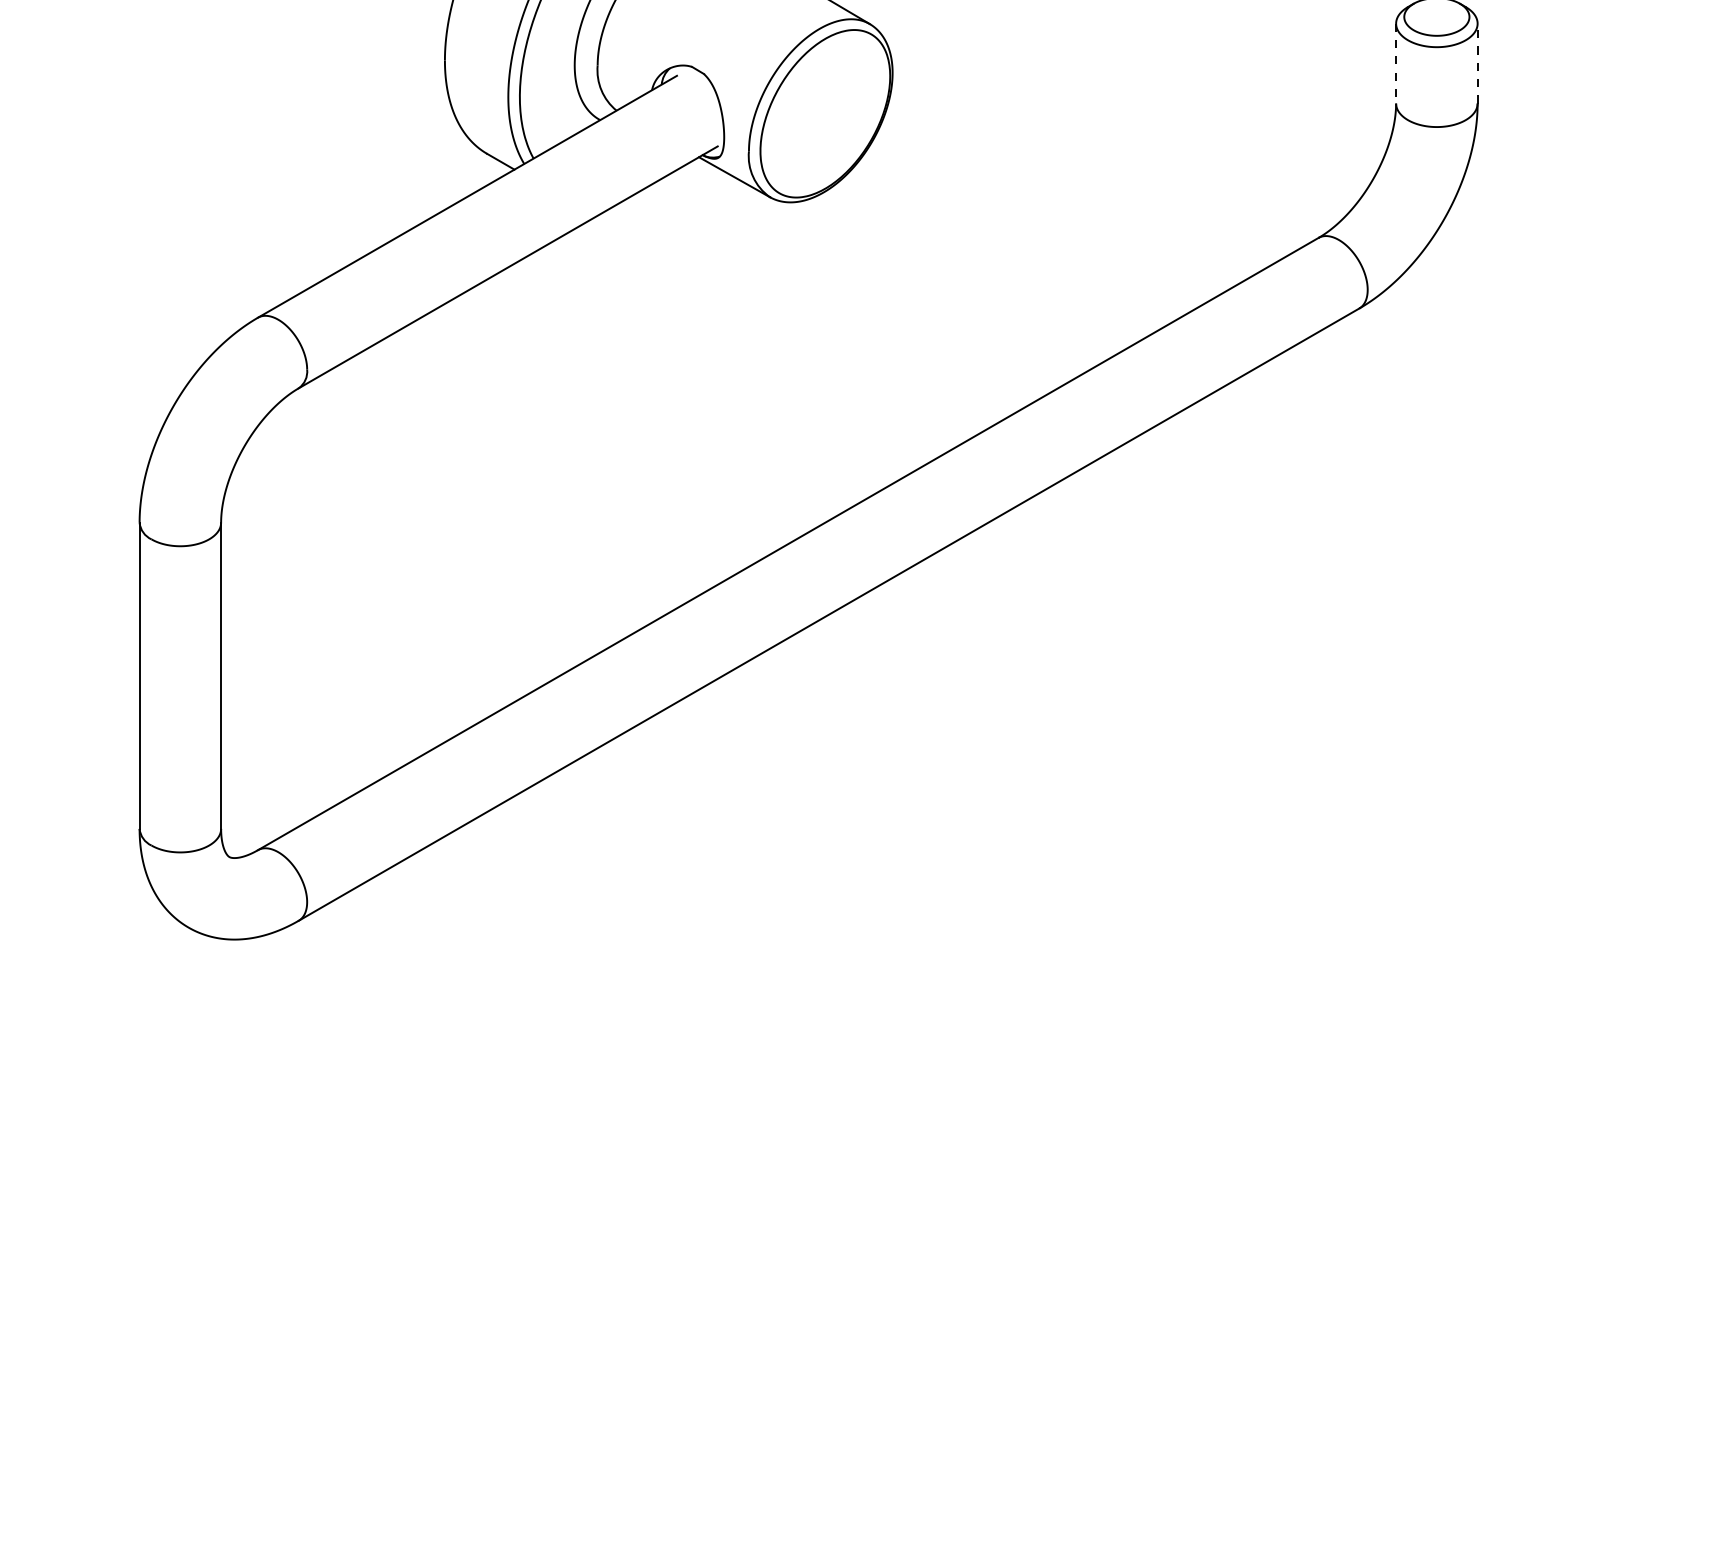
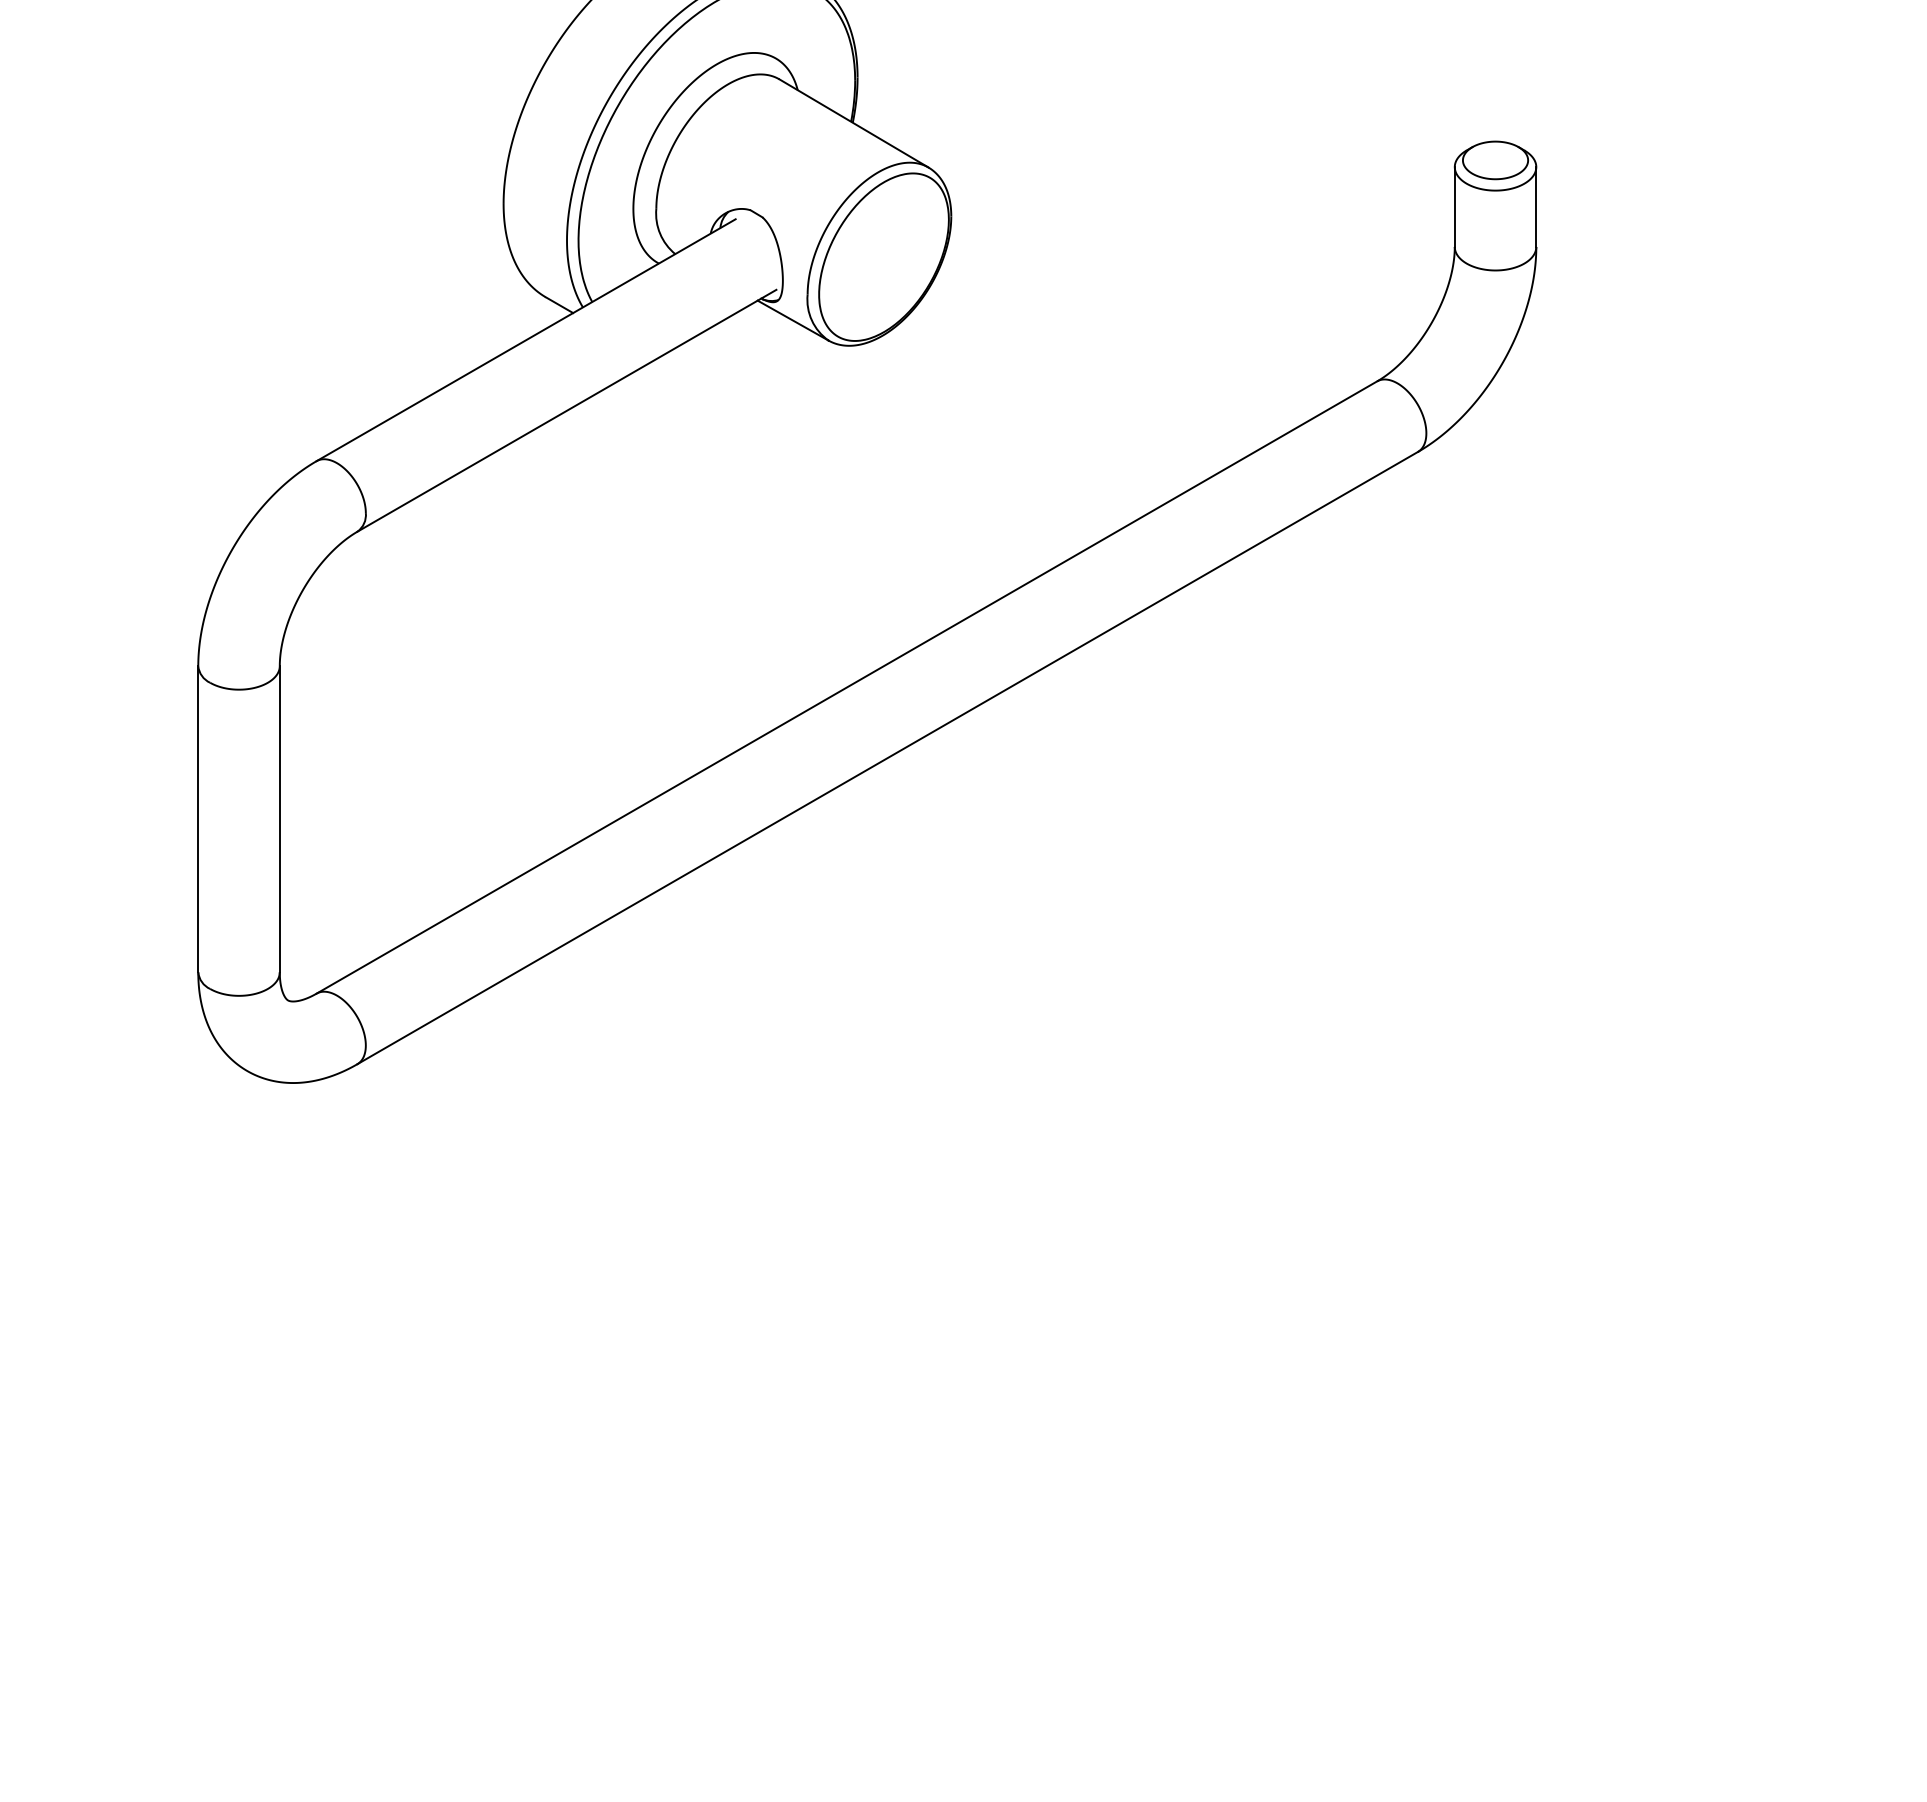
line: (1395, 64) -> (1454, 207), dashed -> solid
line: (1477, 64) -> (1536, 207), dashed -> solid

